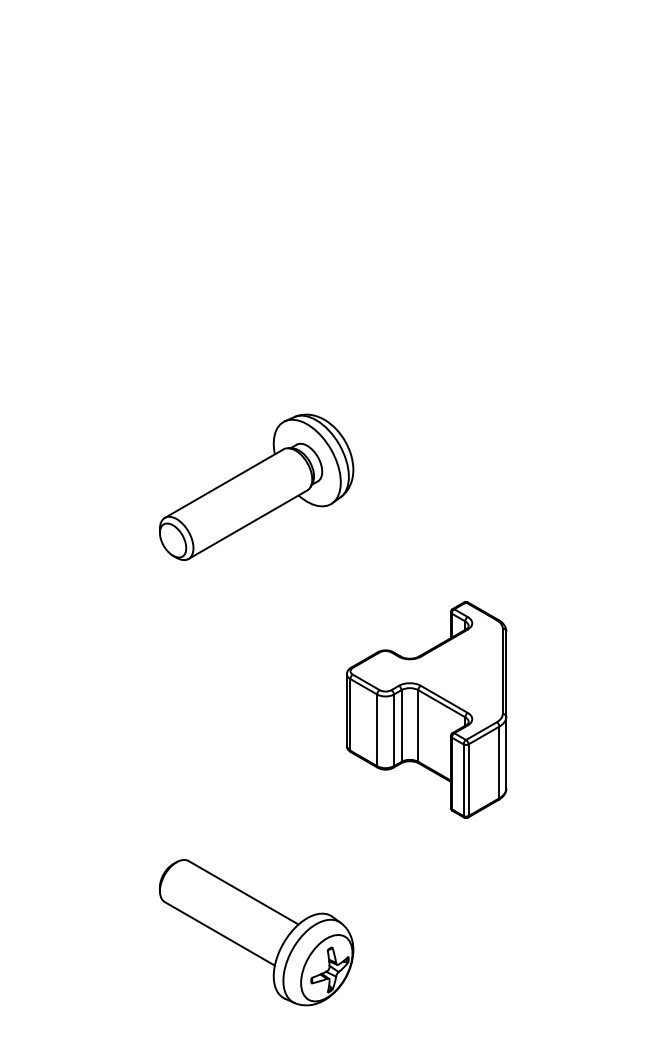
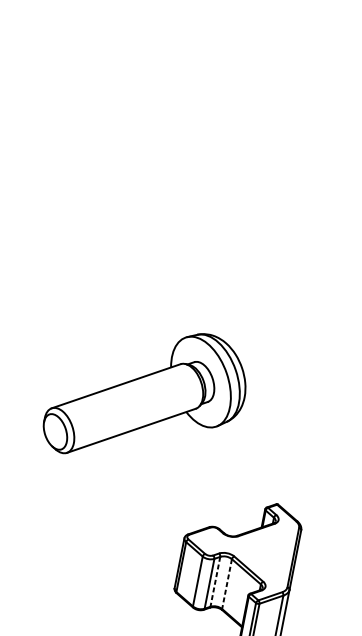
part: (256, 486) -> (147, 395), size x1.4
line: (401, 725) -> (215, 581), solid -> dashed
line: (418, 725) -> (227, 583), solid -> dashed

